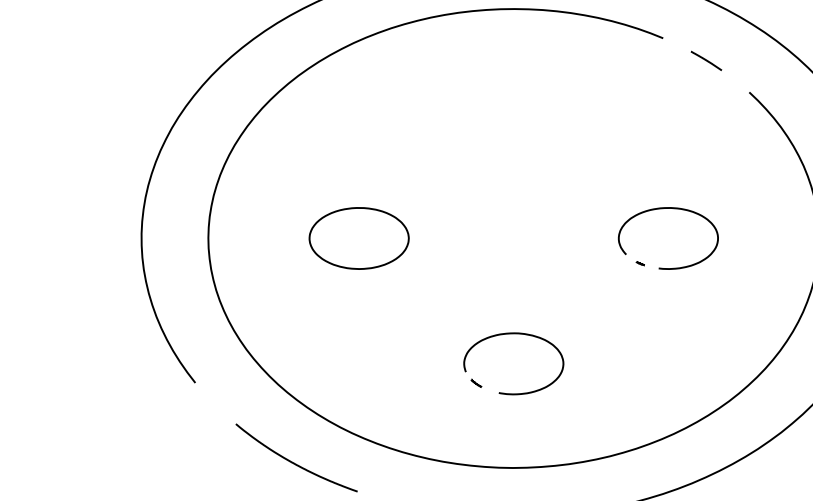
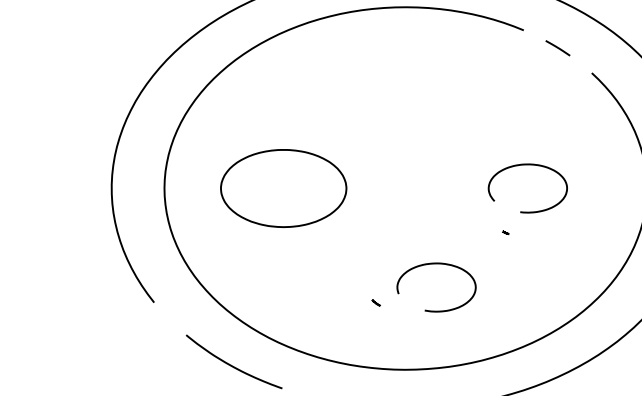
part: (358, 238) -> (283, 188), size x1.6
curve: (639, 263) -> (505, 232), moved
curve: (513, 334) -> (436, 264), moved

